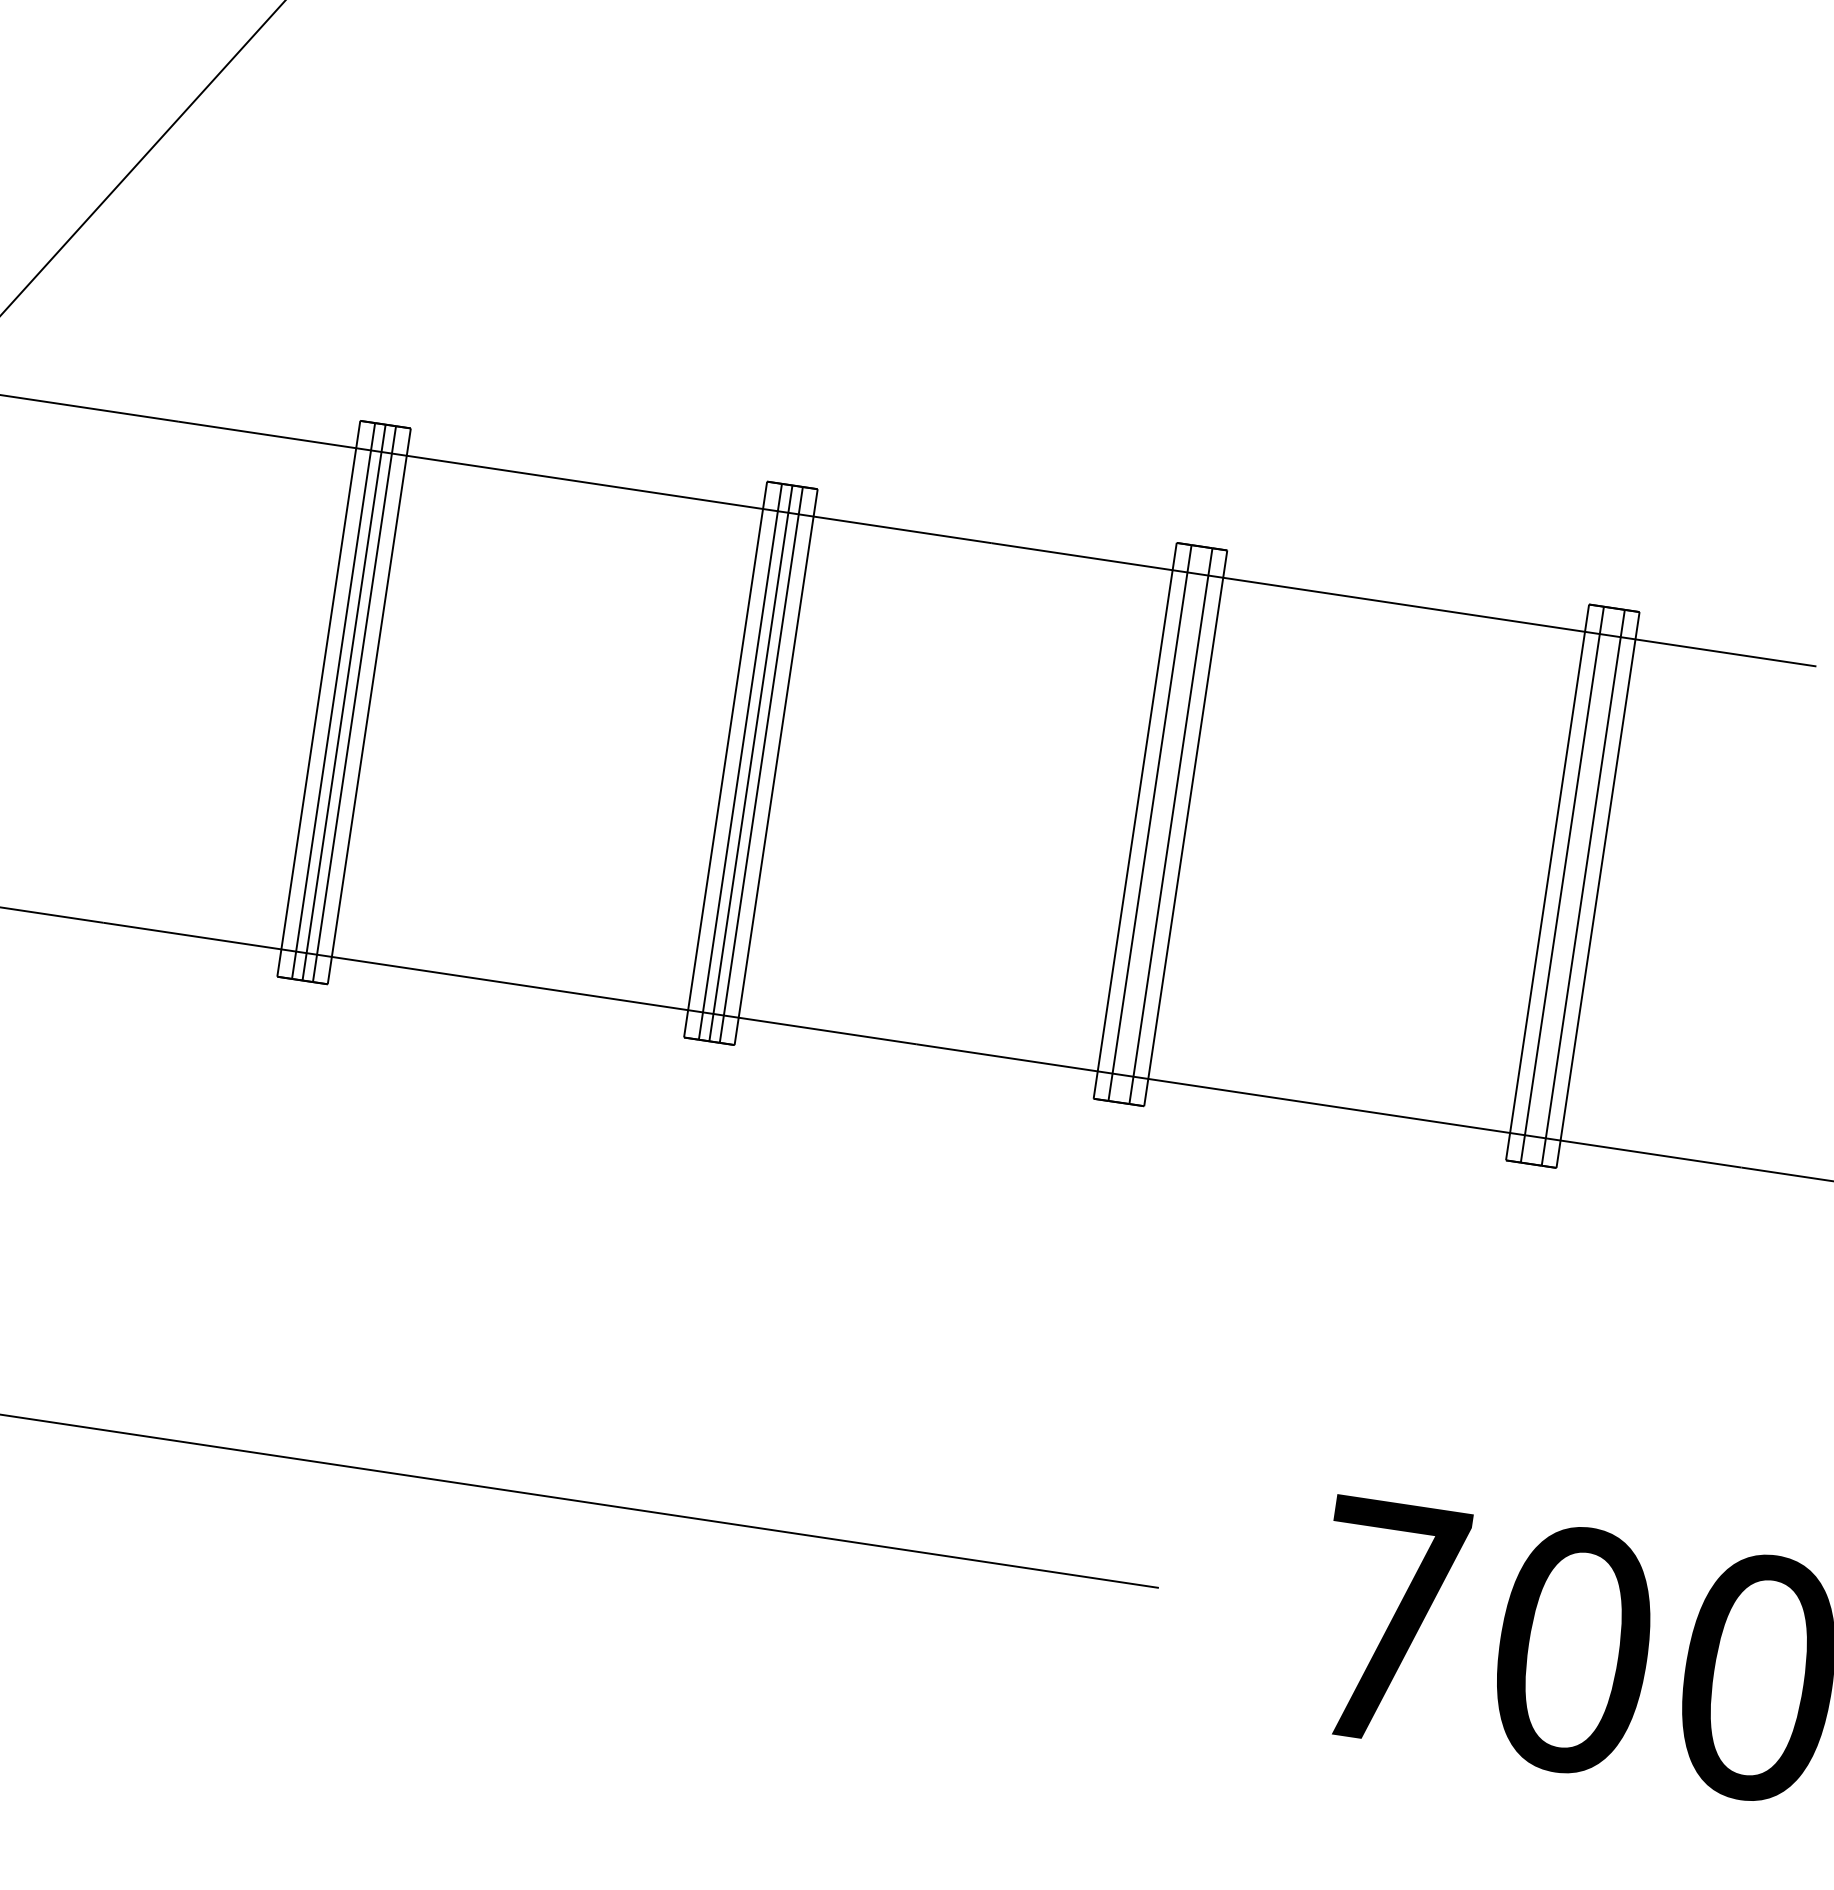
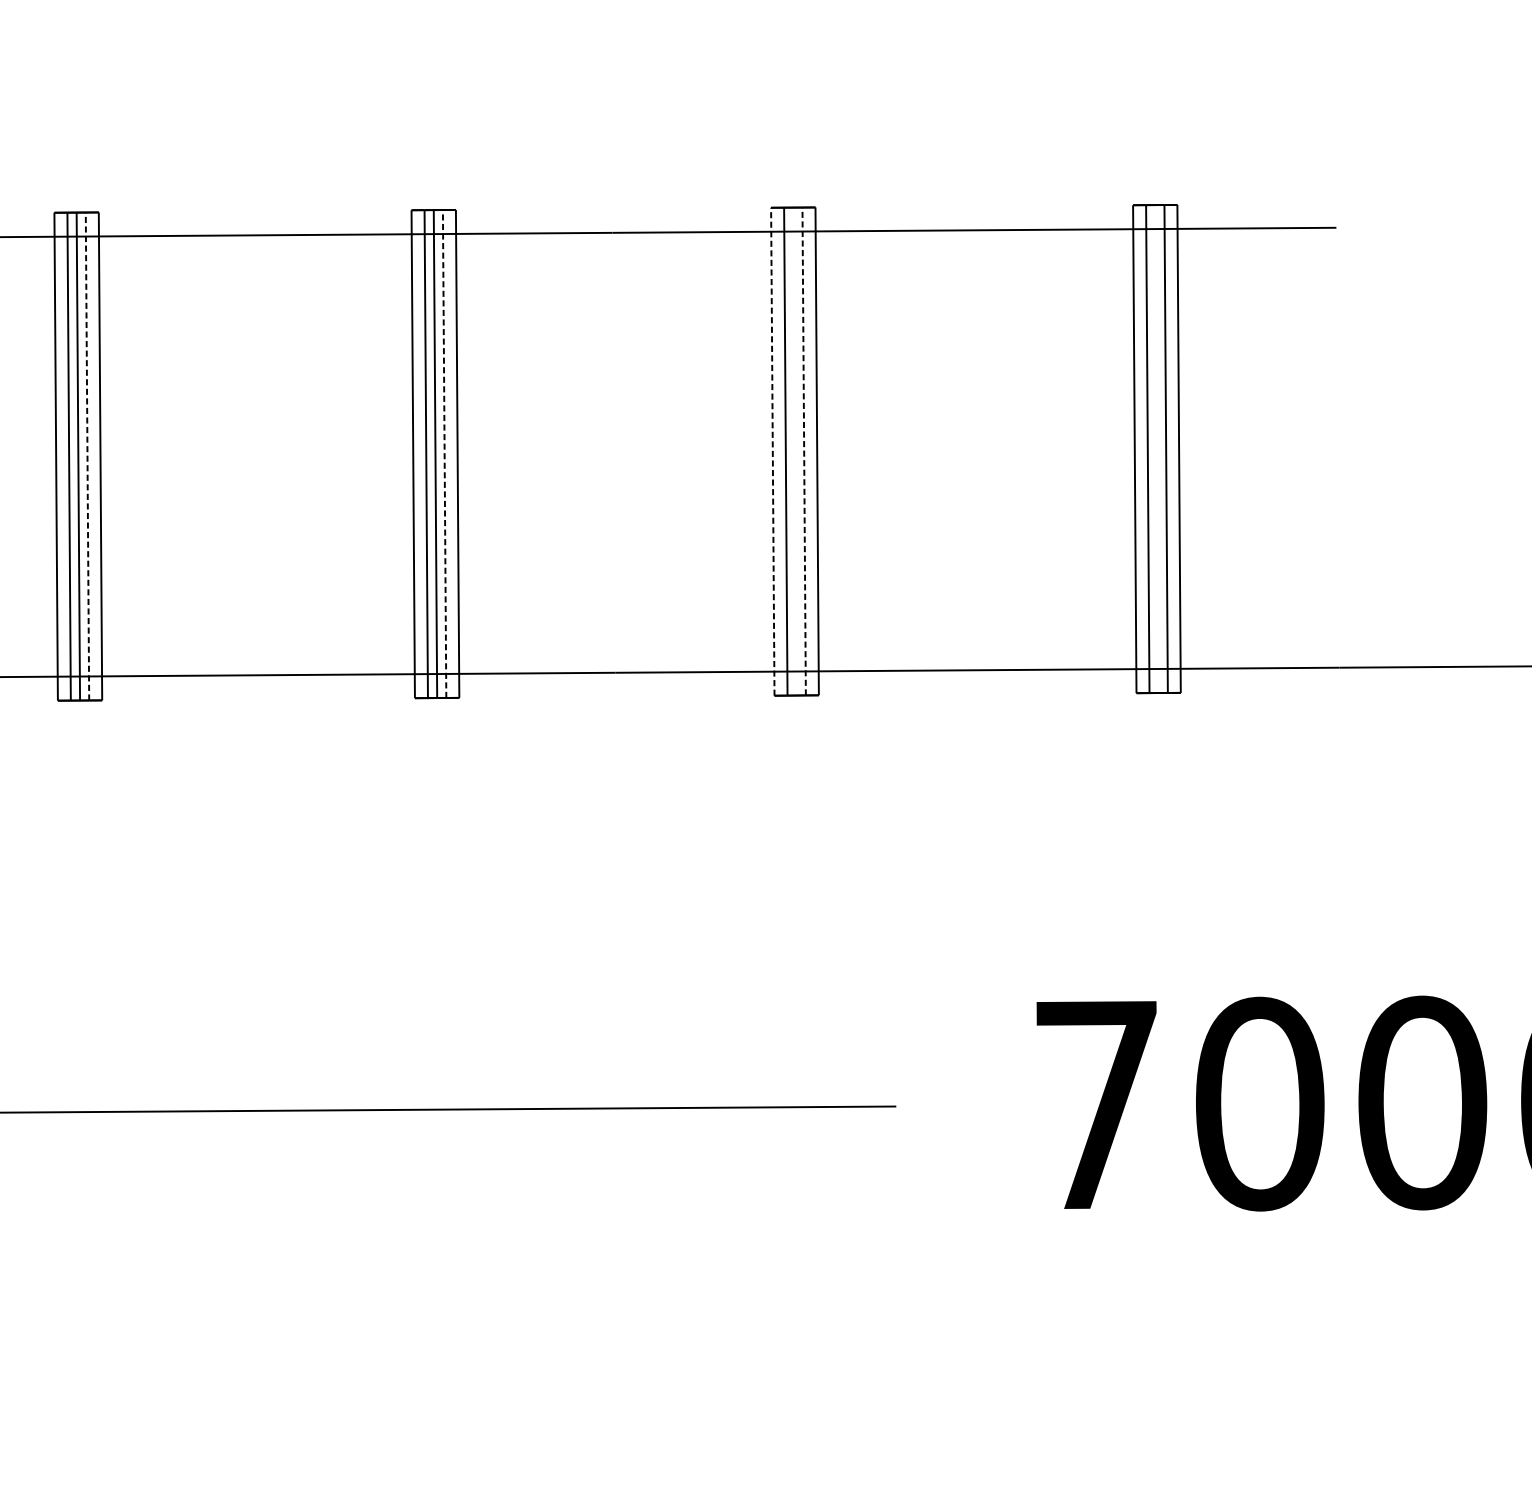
line: (354, 703) -> (87, 455), solid -> dashed
line: (761, 764) -> (444, 453), solid -> dashed
line: (1135, 820) -> (773, 451), solid -> dashed
line: (1170, 826) -> (803, 451), solid -> dashed

